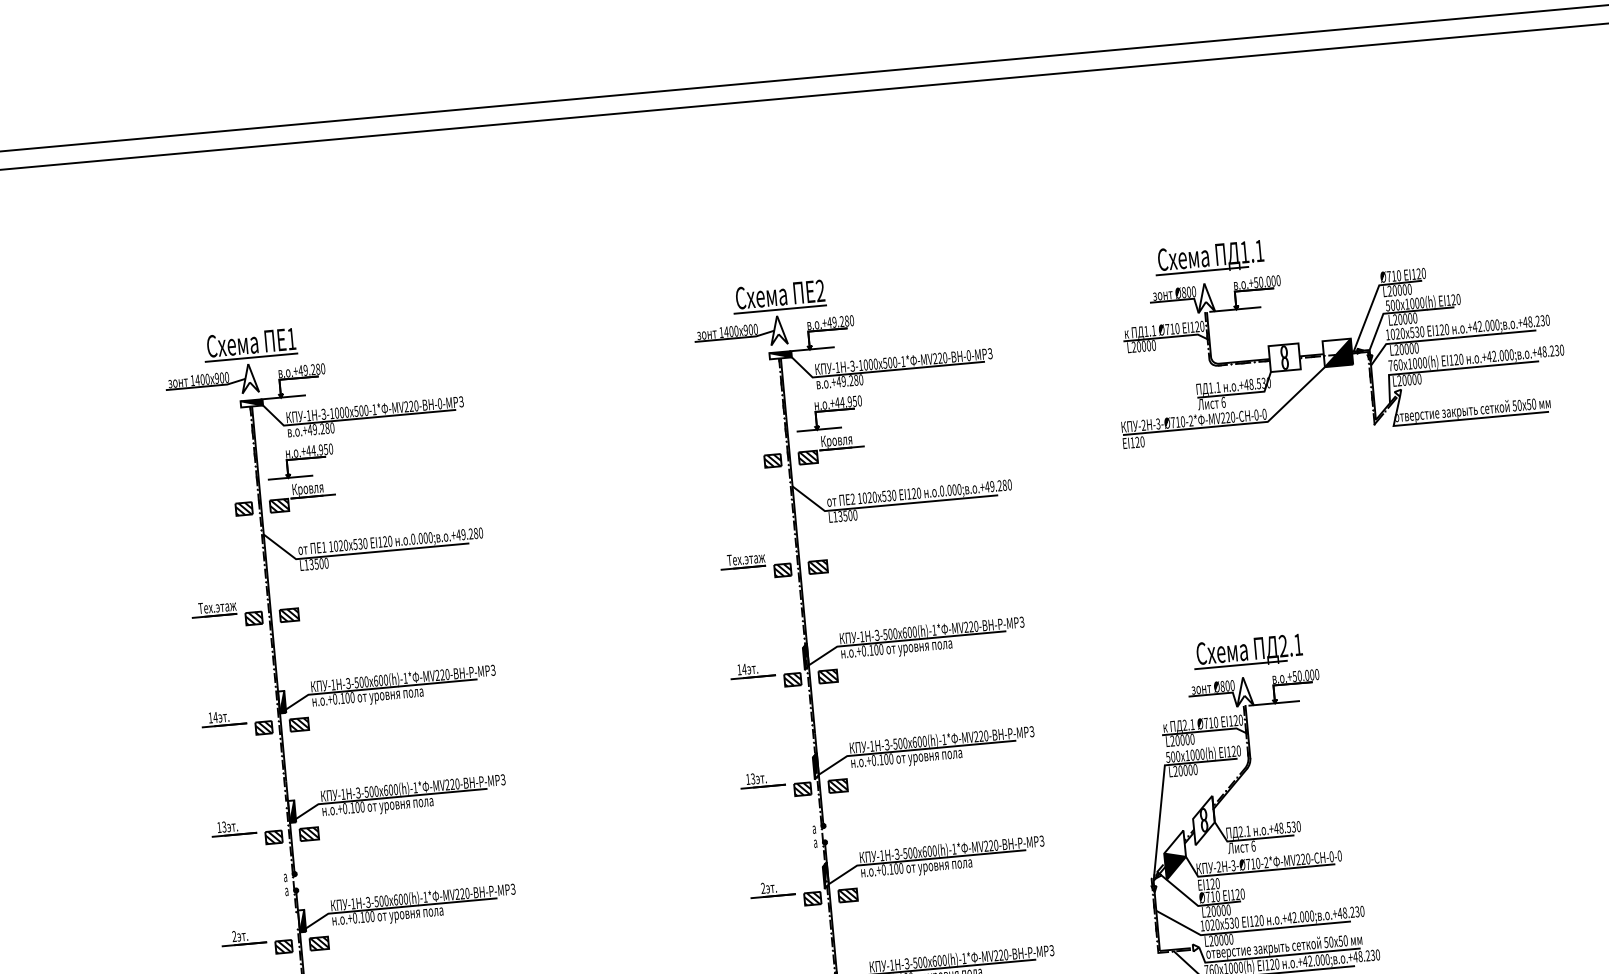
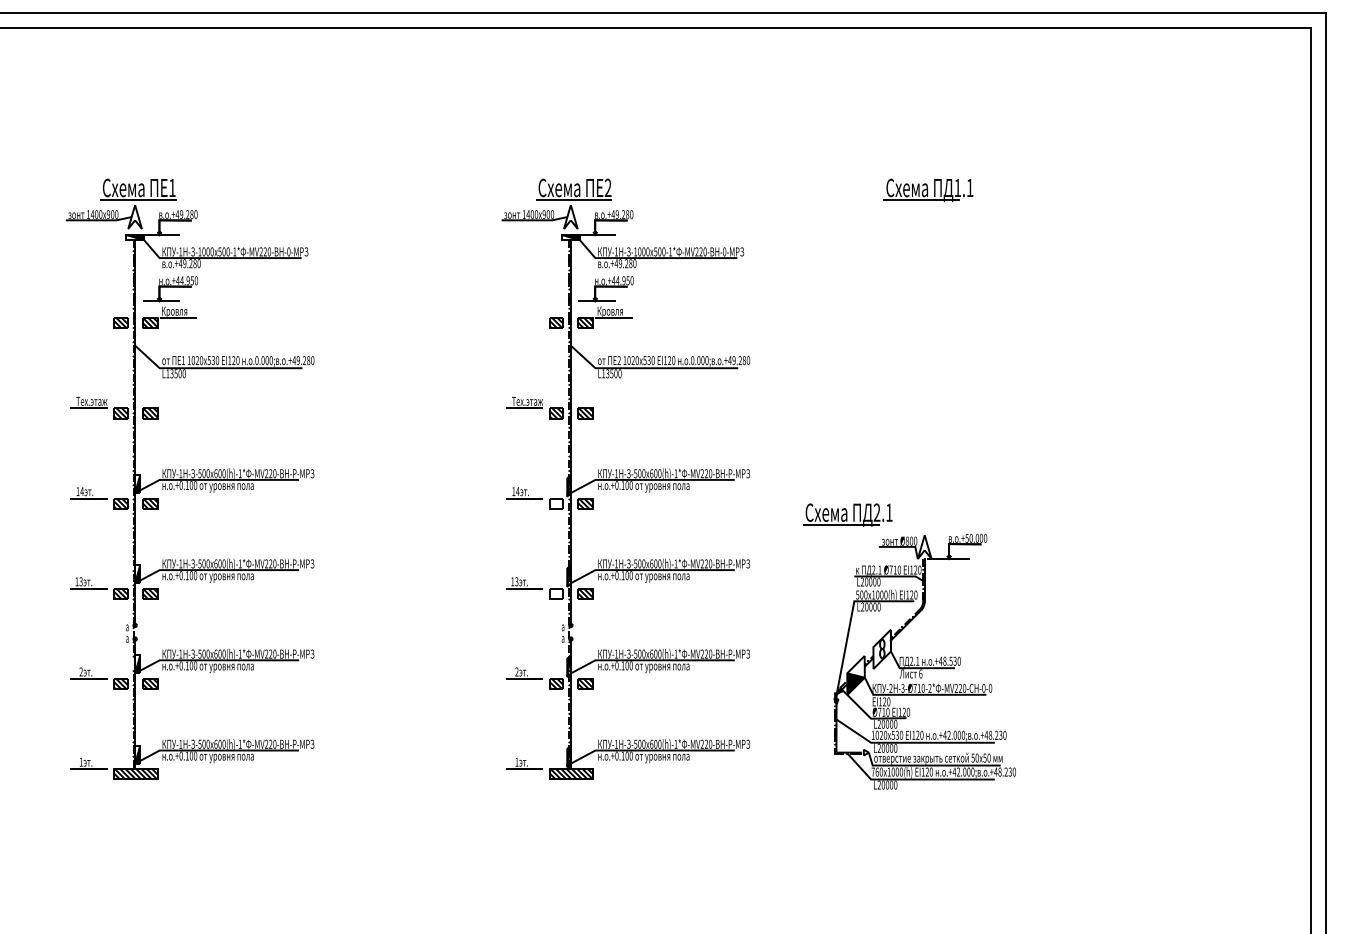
part: (1339, 350) -> (1027, 275), removed
part: (1247, 651) -> (847, 514), moved
hatch: (792, 679) -> (556, 503), removed
hatch: (802, 788) -> (556, 593), removed

